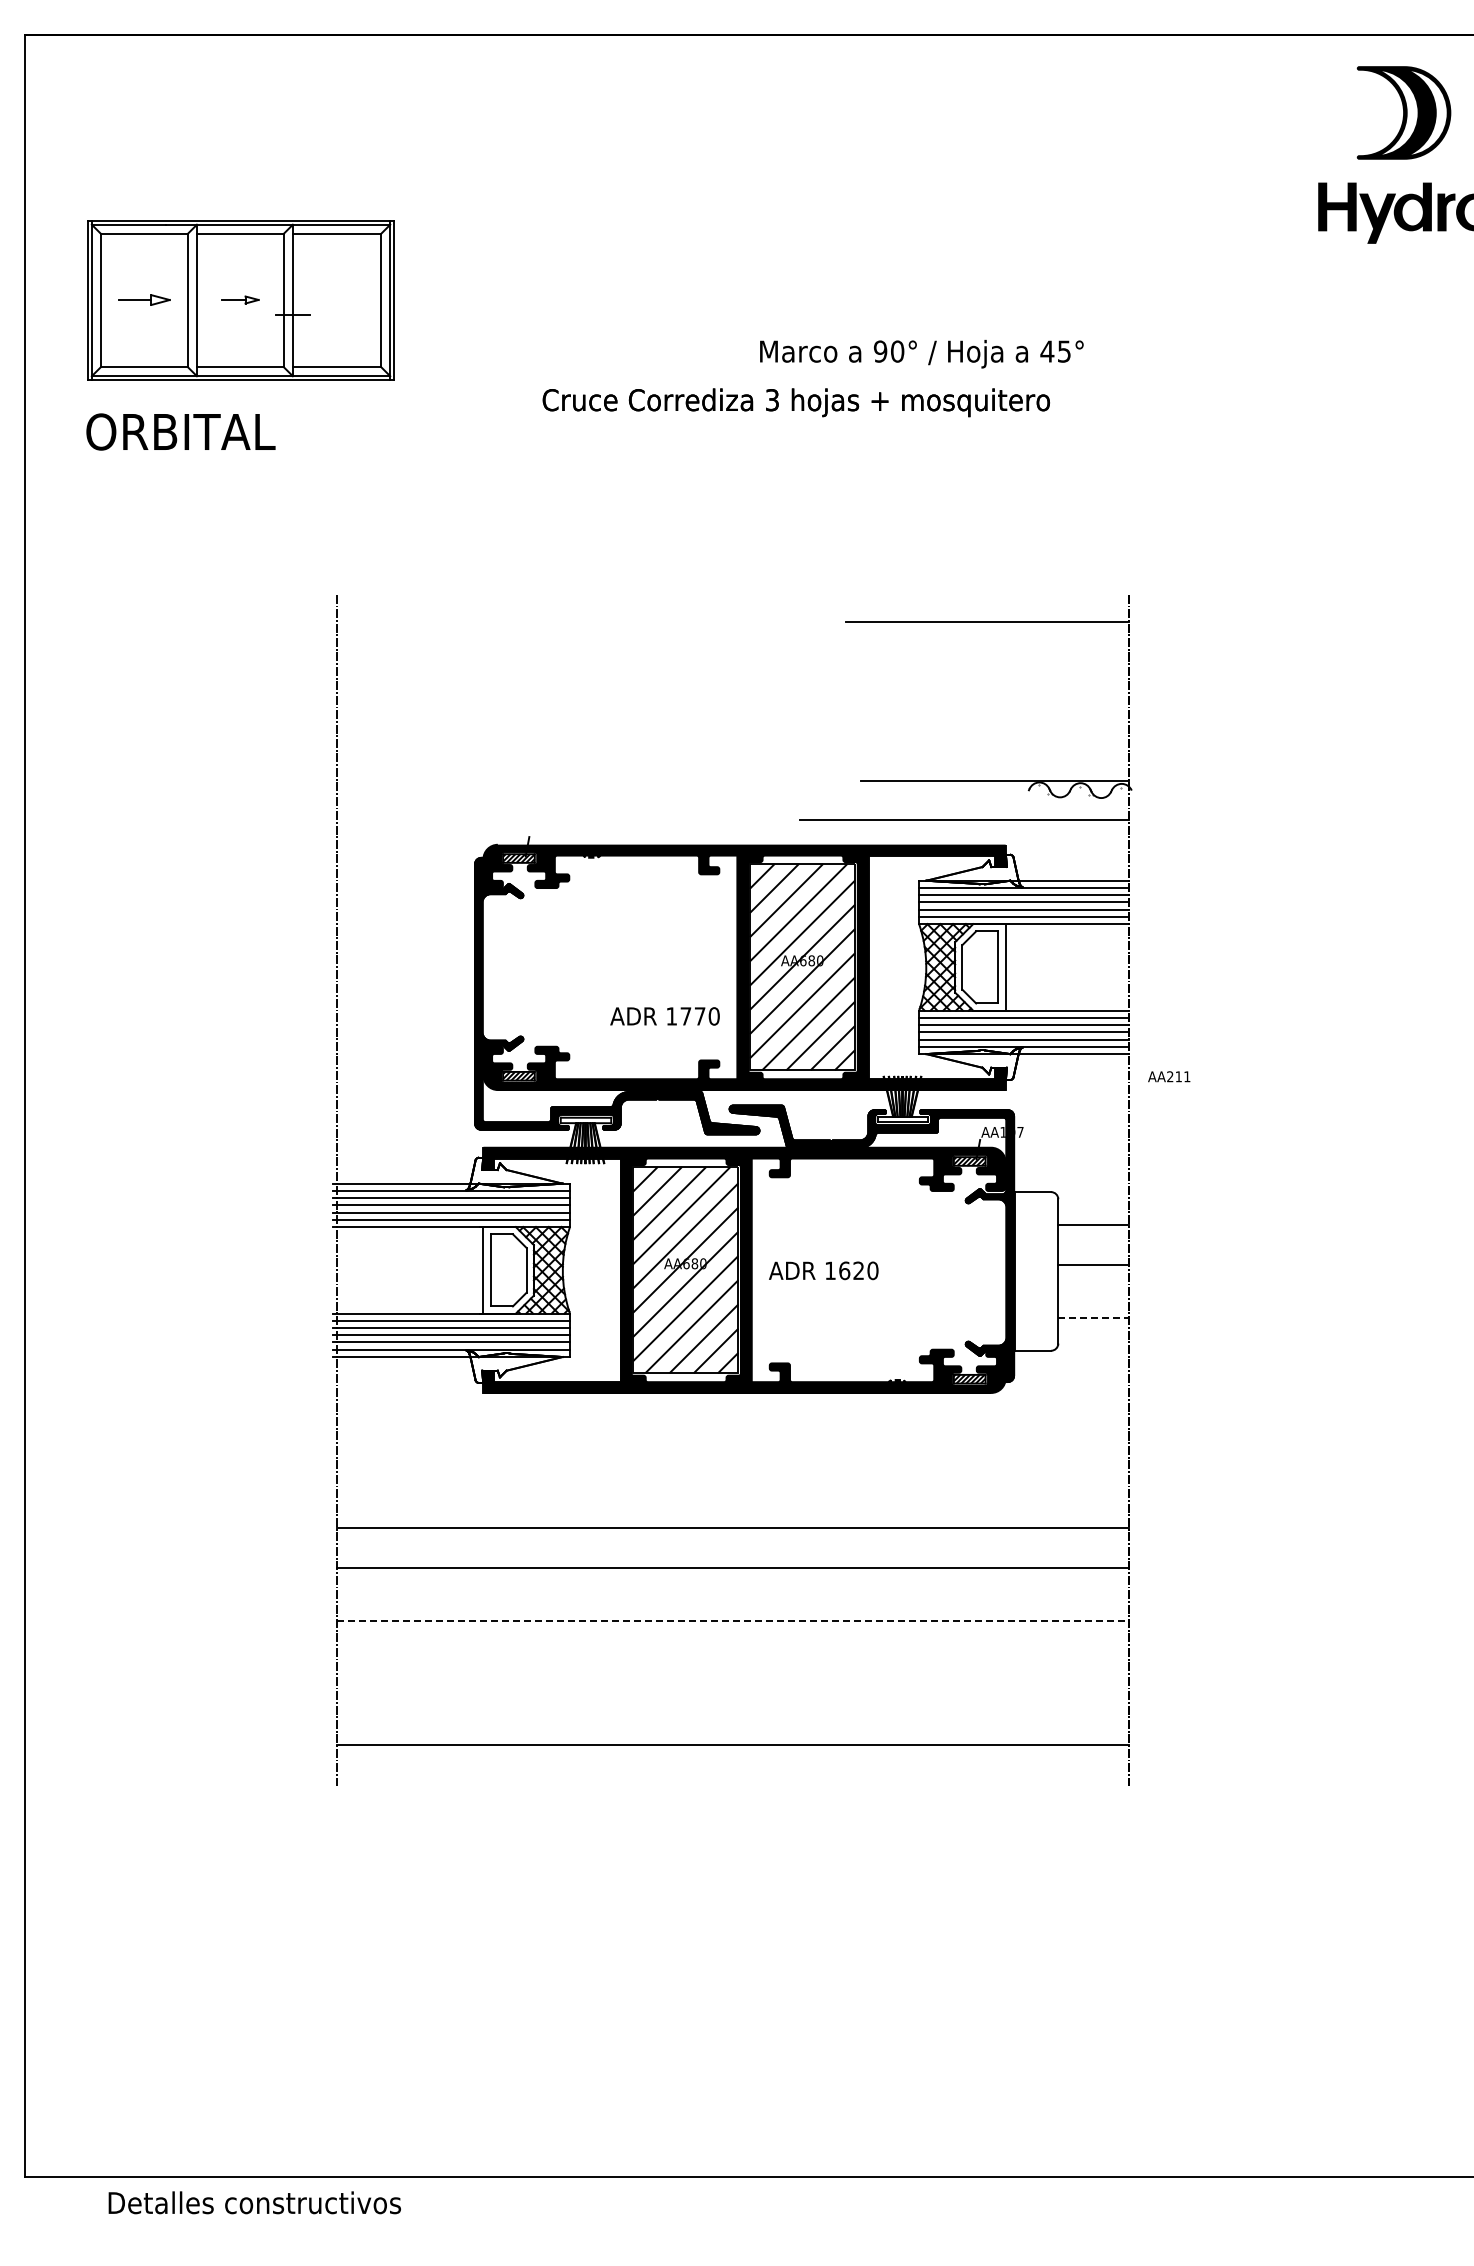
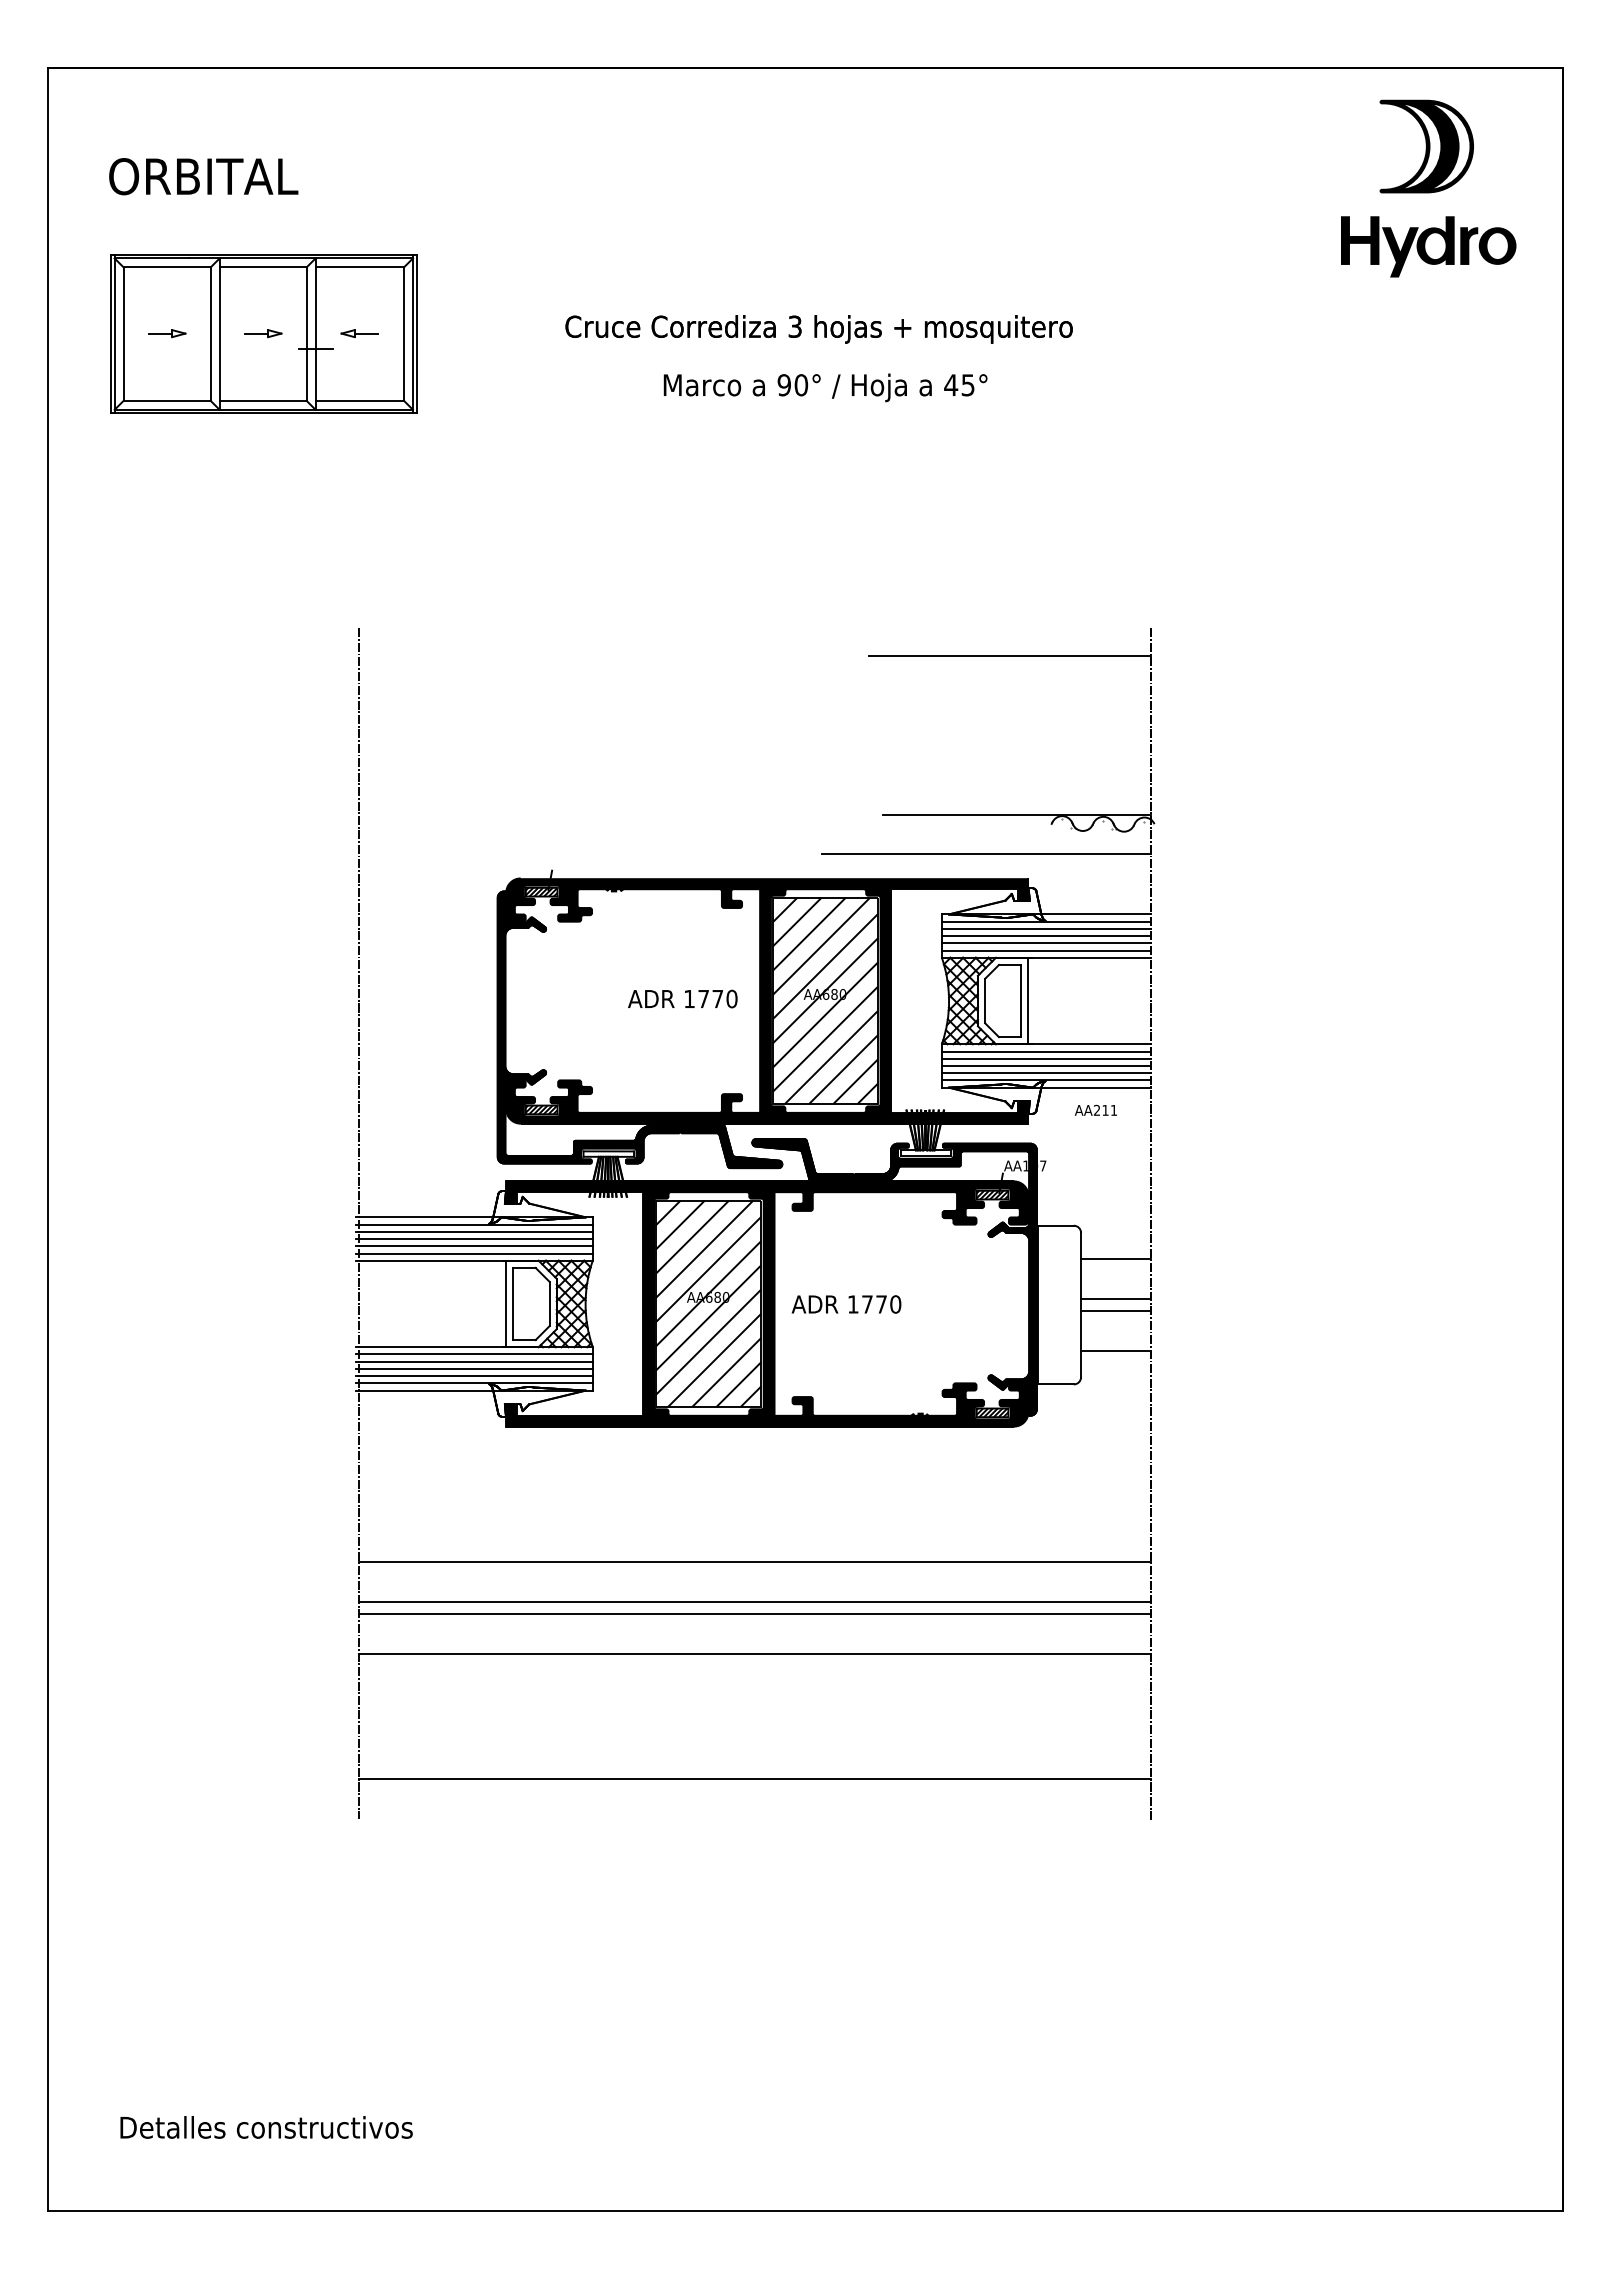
part: (144, 299) -> (167, 333), size x0.71
part: (336, 299) -> (359, 333), added
text: (921, 353) -> (825, 387), moved
text: (795, 402) -> (818, 329), moved
text: (180, 431) -> (203, 176), moved
text: (664, 1015) -> (682, 998), moved
text: (1168, 1075) -> (1095, 1109), moved
text: (851, 1270) -> (874, 1304), 1620 -> 1770
line: (1093, 1277) -> (1116, 1311), added
line: (1093, 1317) -> (1116, 1351), dashed -> solid
line: (732, 1580) -> (755, 1614), added
line: (732, 1620) -> (755, 1654), dashed -> solid
text: (254, 2202) -> (266, 2127), moved

